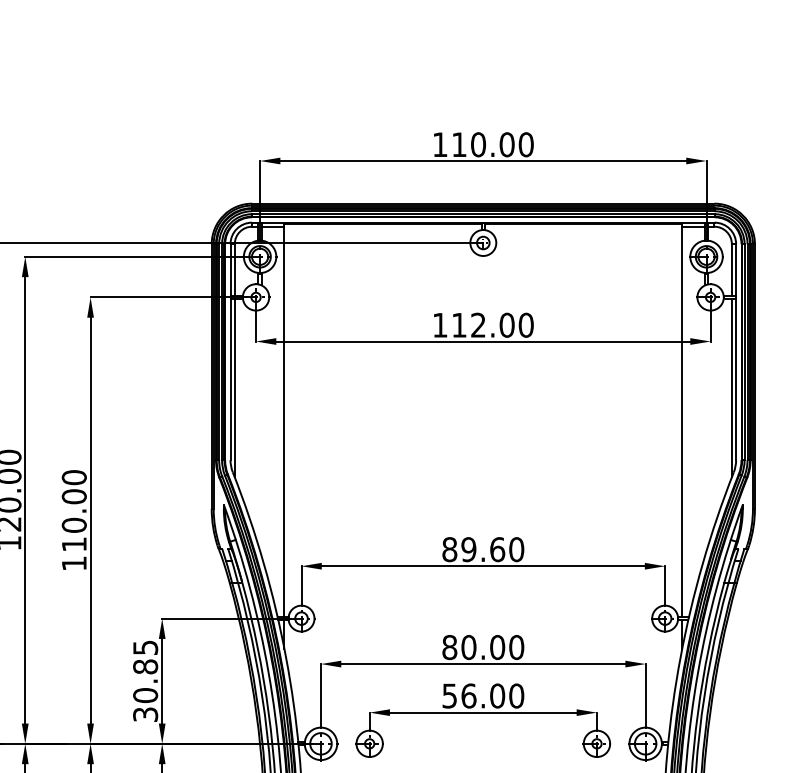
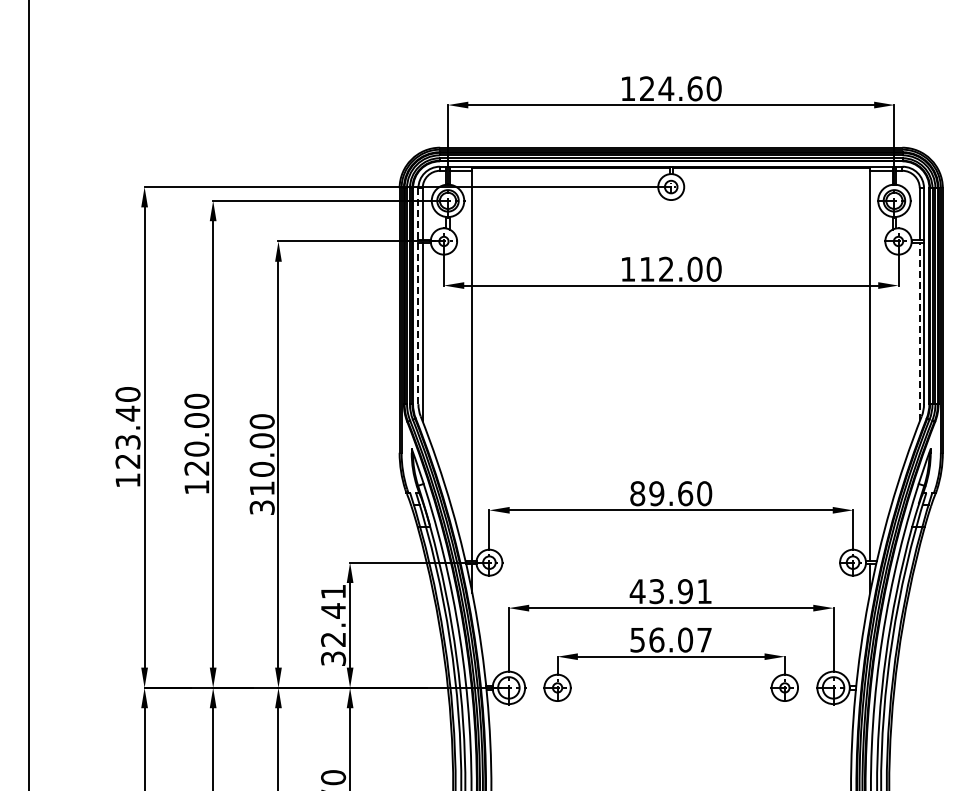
text: (483, 144) -> (671, 88), 110.00 -> 124.60
line: (230, 352) -> (418, 296), solid -> dashed
line: (731, 387) -> (919, 331), solid -> dashed
text: (73, 563) -> (261, 507), 110.00 -> 310.00
text: (482, 647) -> (670, 591), 80.00 -> 43.91
text: (145, 672) -> (333, 616), 30.85 -> 32.41
text: (516, 695) -> (704, 639), 56.00 -> 56.07

